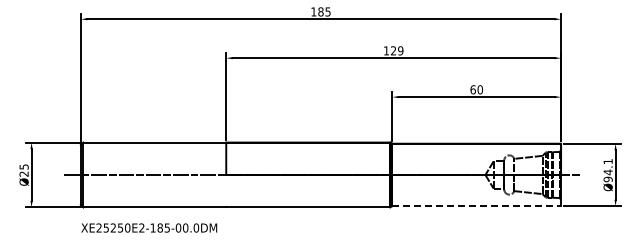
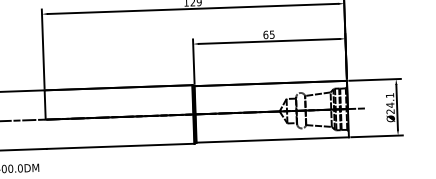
text: (480, 89) -> (272, 34), 60 -> 65
text: (607, 179) -> (389, 111), Ø94.1 -> Ø24.1
line: (477, 206) -> (273, 140), dashed -> solid

